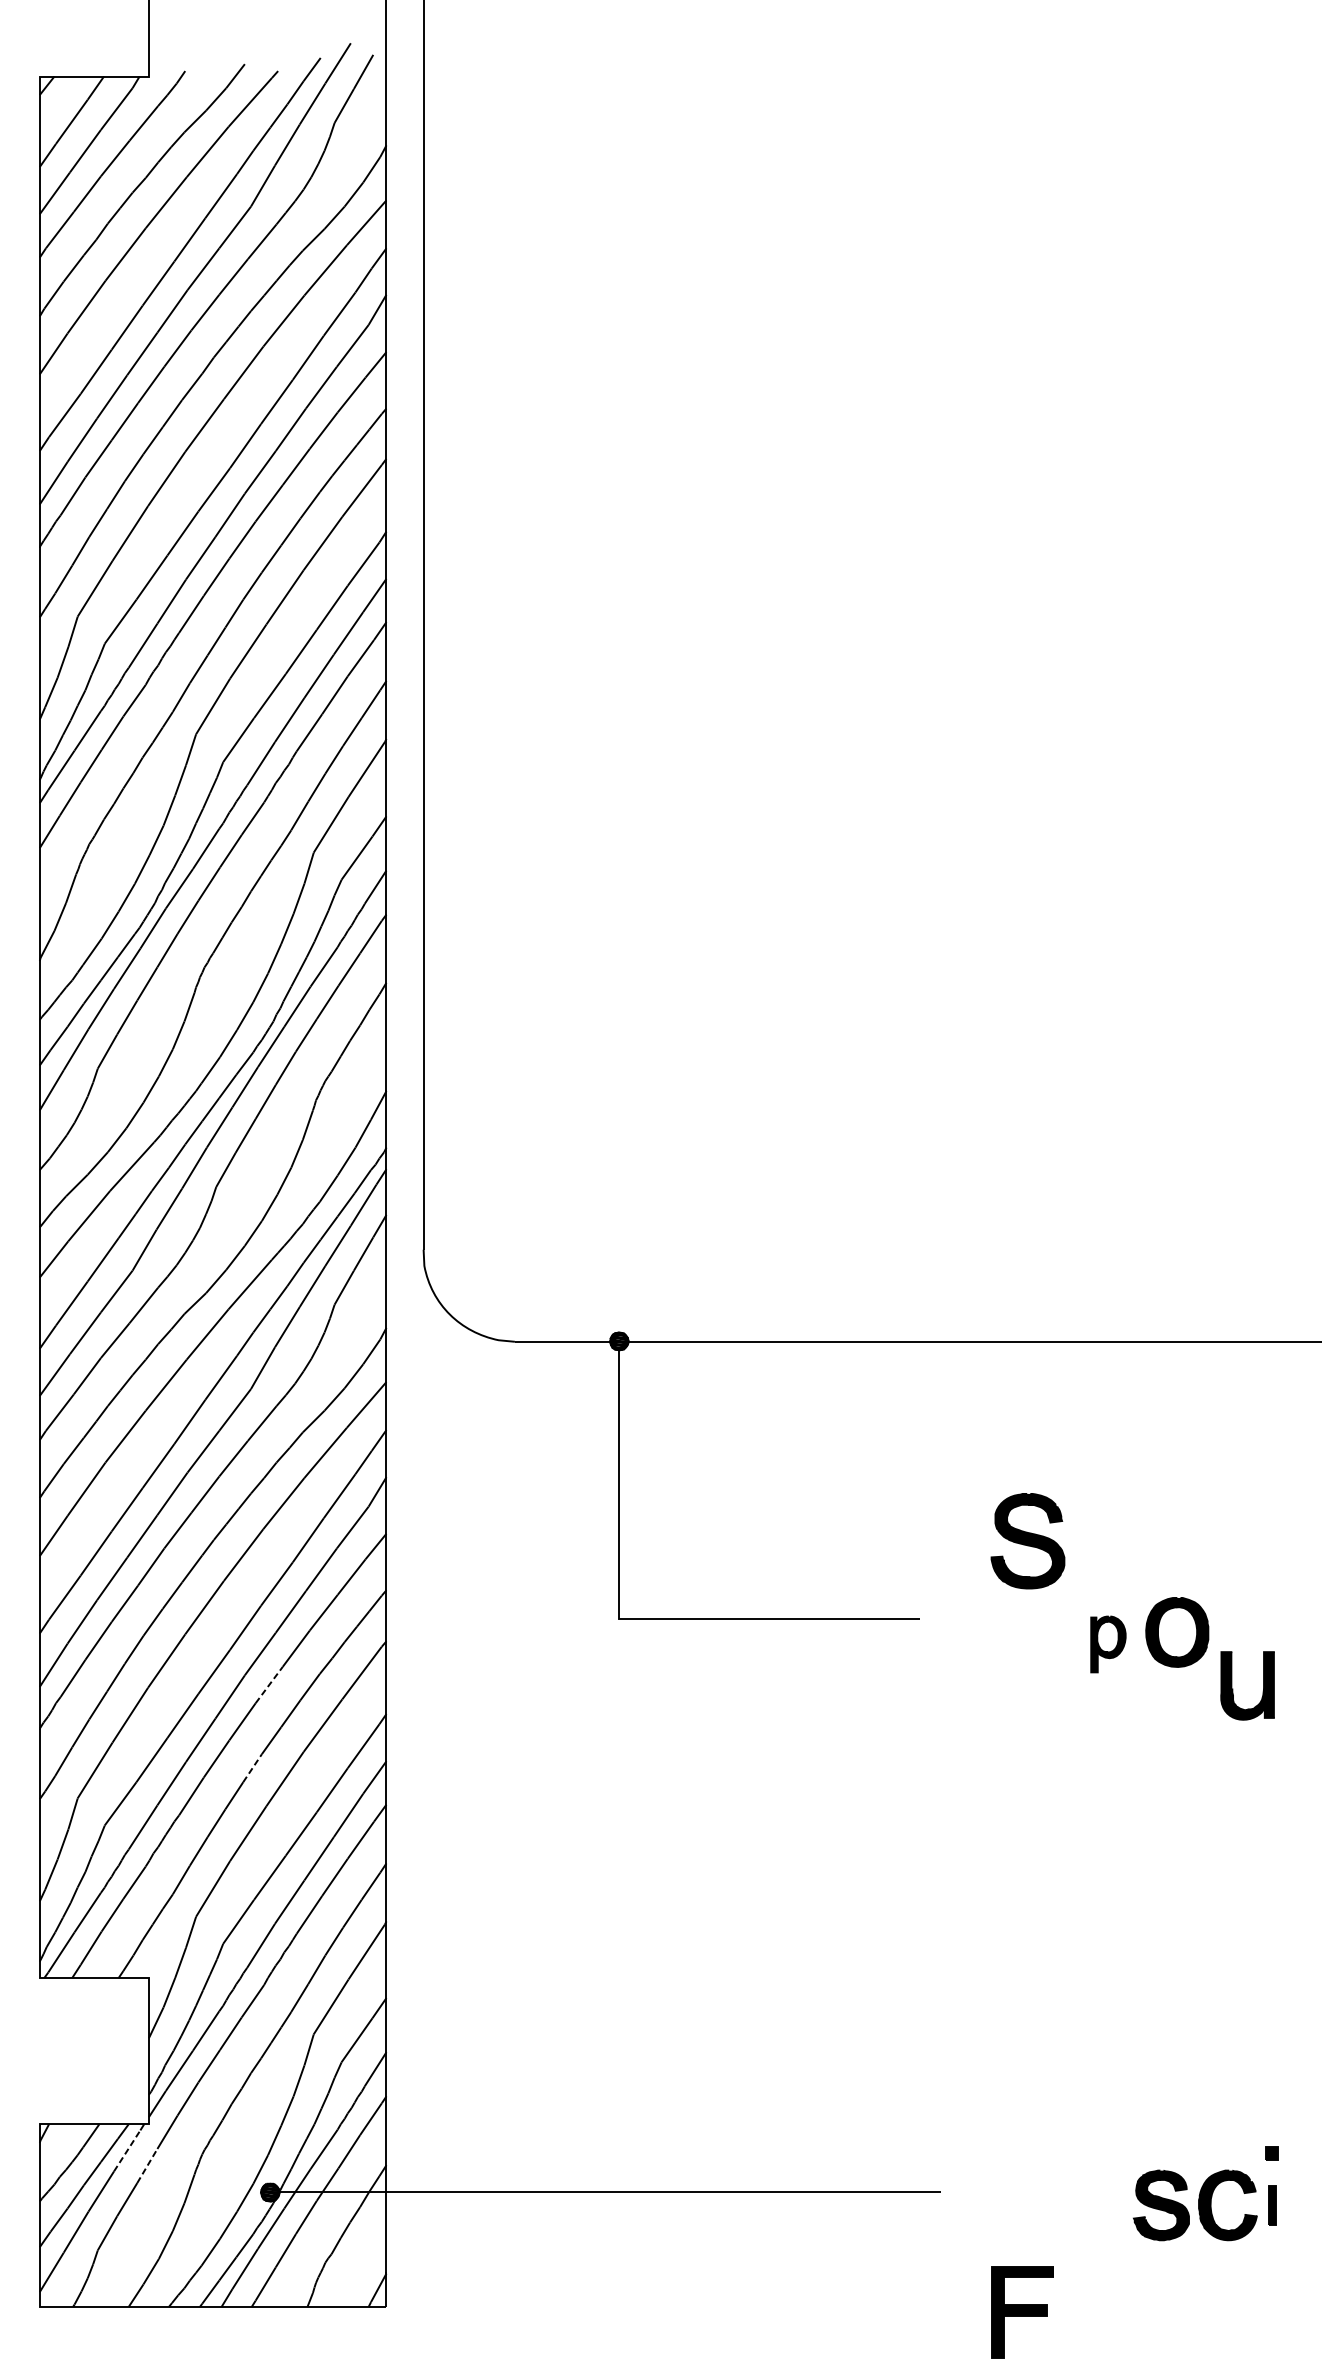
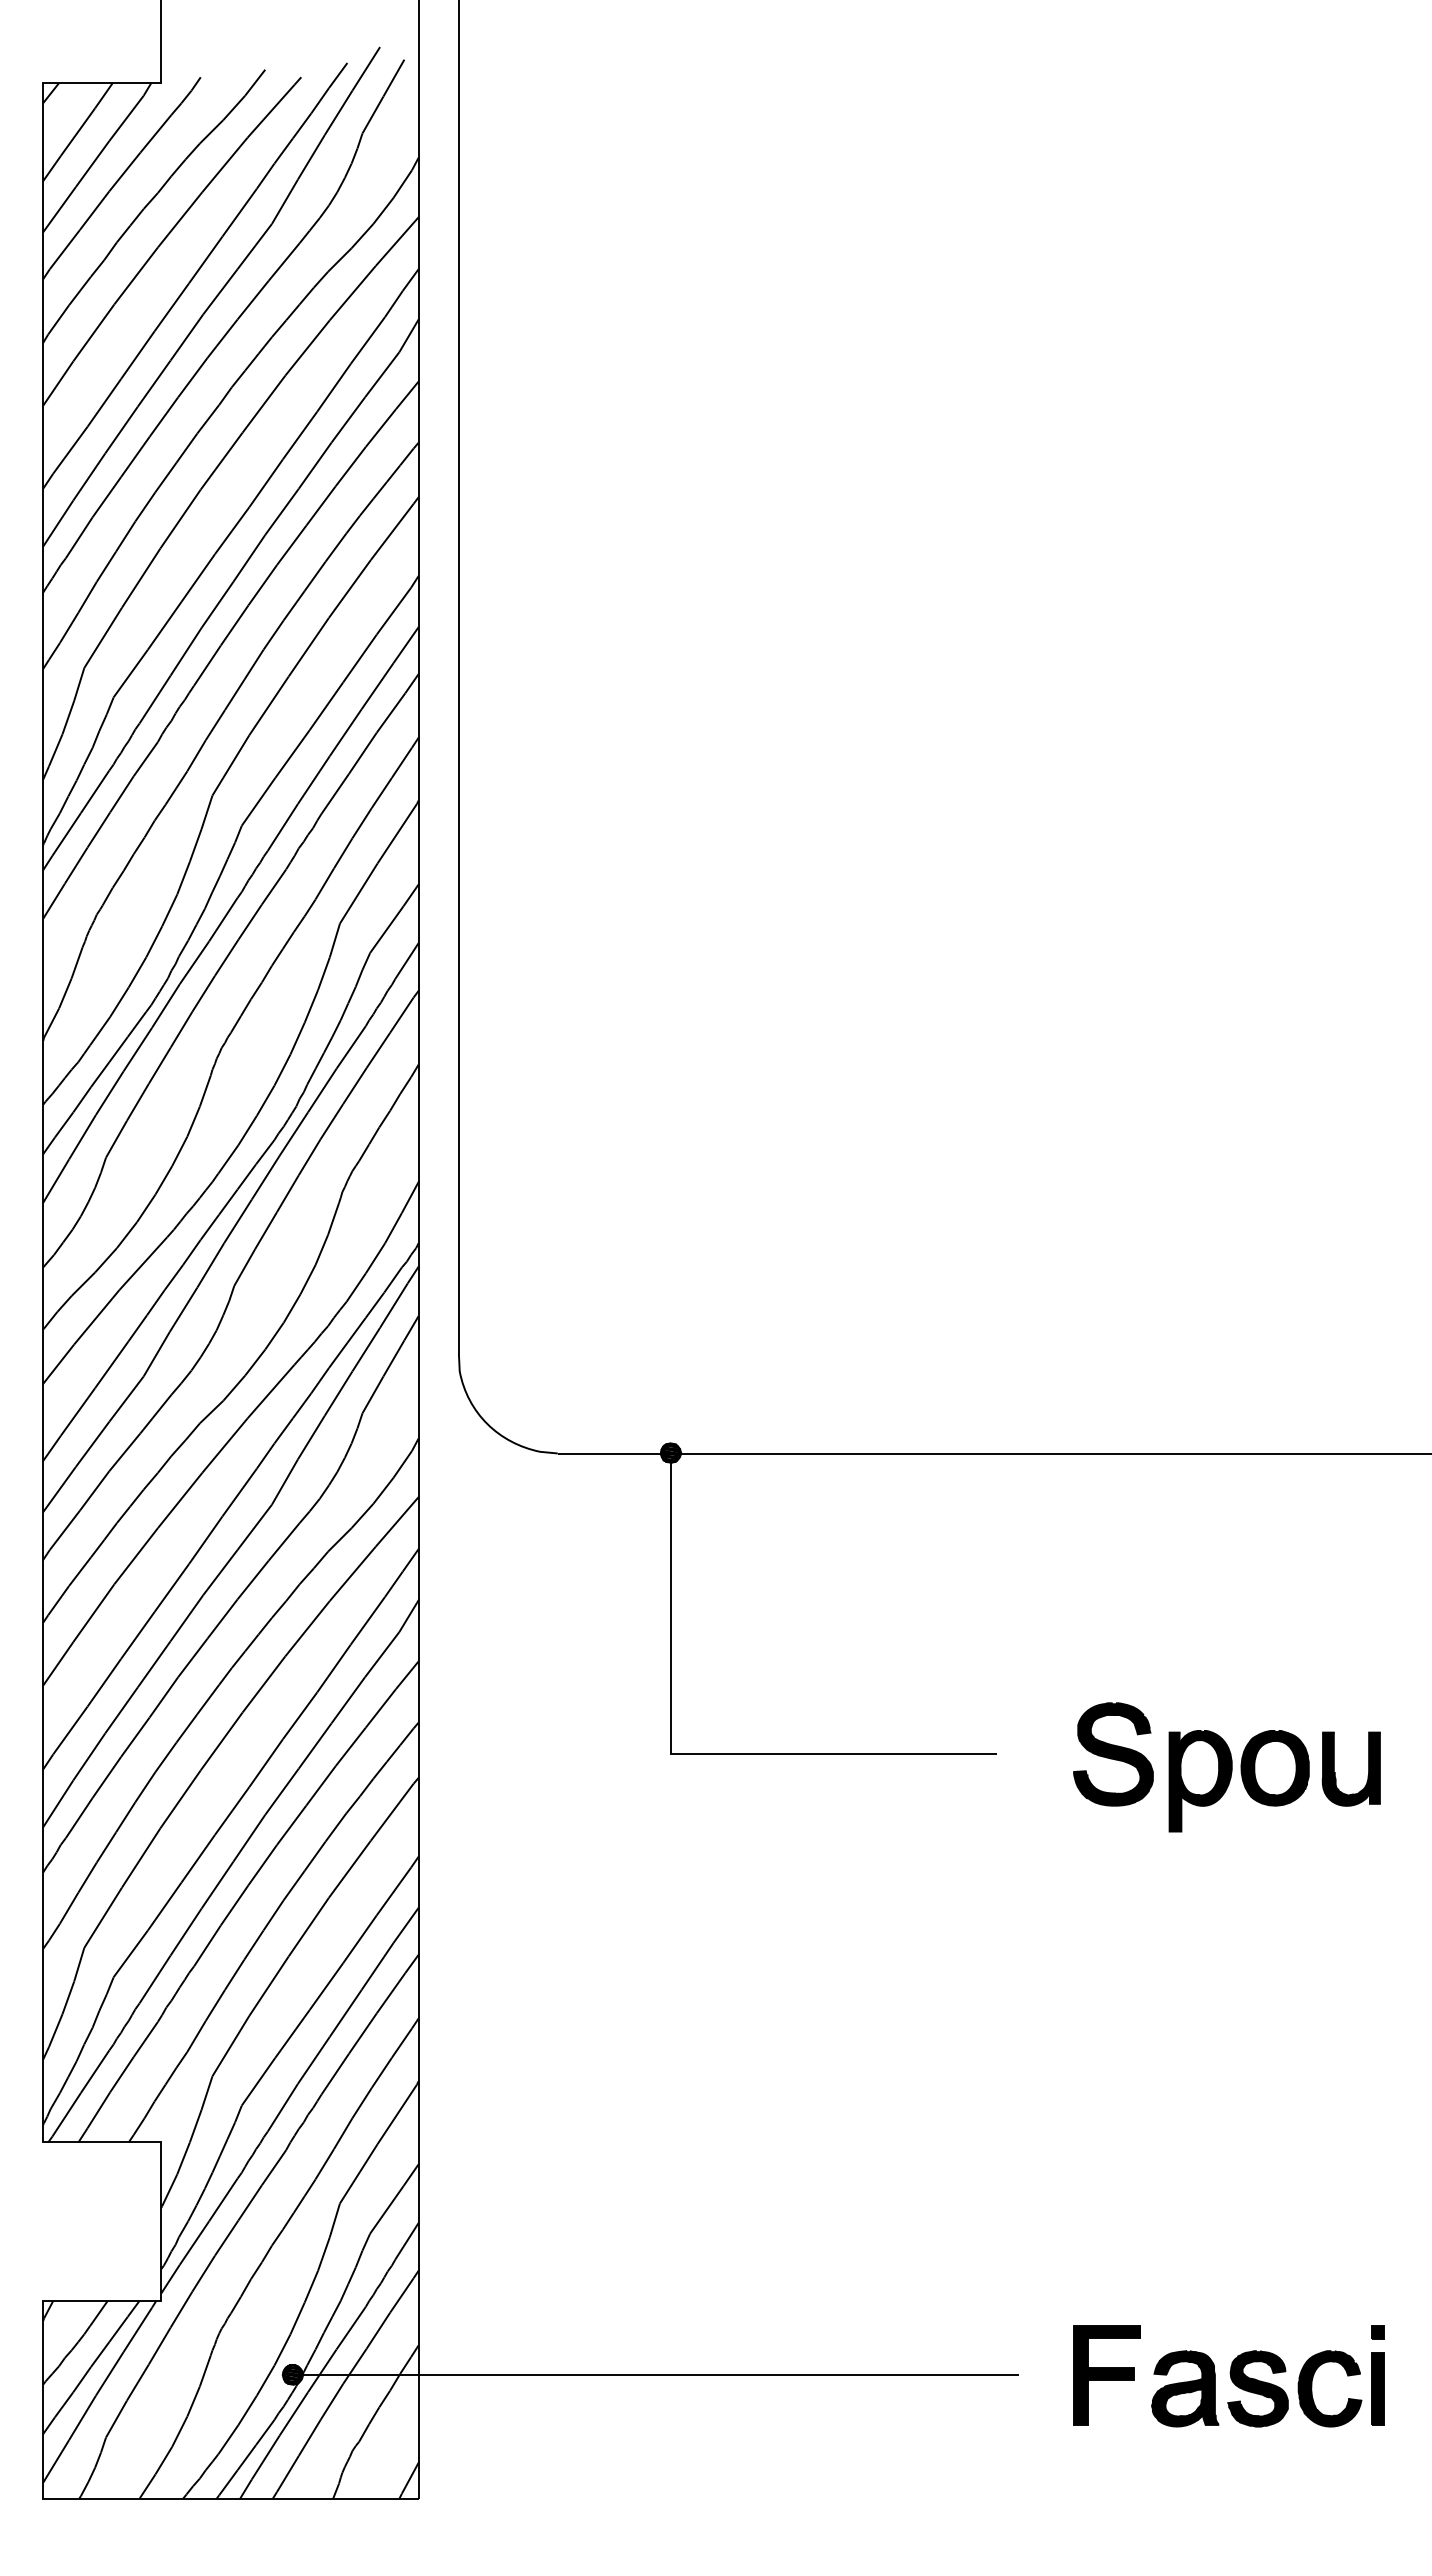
part: (1028, 1541) -> (1113, 1754), moved
part: (1108, 1644) -> (1200, 1781), size x1.67
line: (269, 1685) -> (291, 1825), dashed -> solid
part: (1232, 1688) -> (1335, 1772), moved
line: (252, 1767) -> (273, 1914), dashed -> solid
line: (127, 2150) -> (138, 2329), dashed -> solid
line: (147, 2165) -> (159, 2345), dashed -> solid
part: (1094, 2205) -> (1185, 2388), added
part: (1271, 2205) -> (1377, 2388), size x1.67
part: (1021, 2312) -> (1106, 2375), moved

